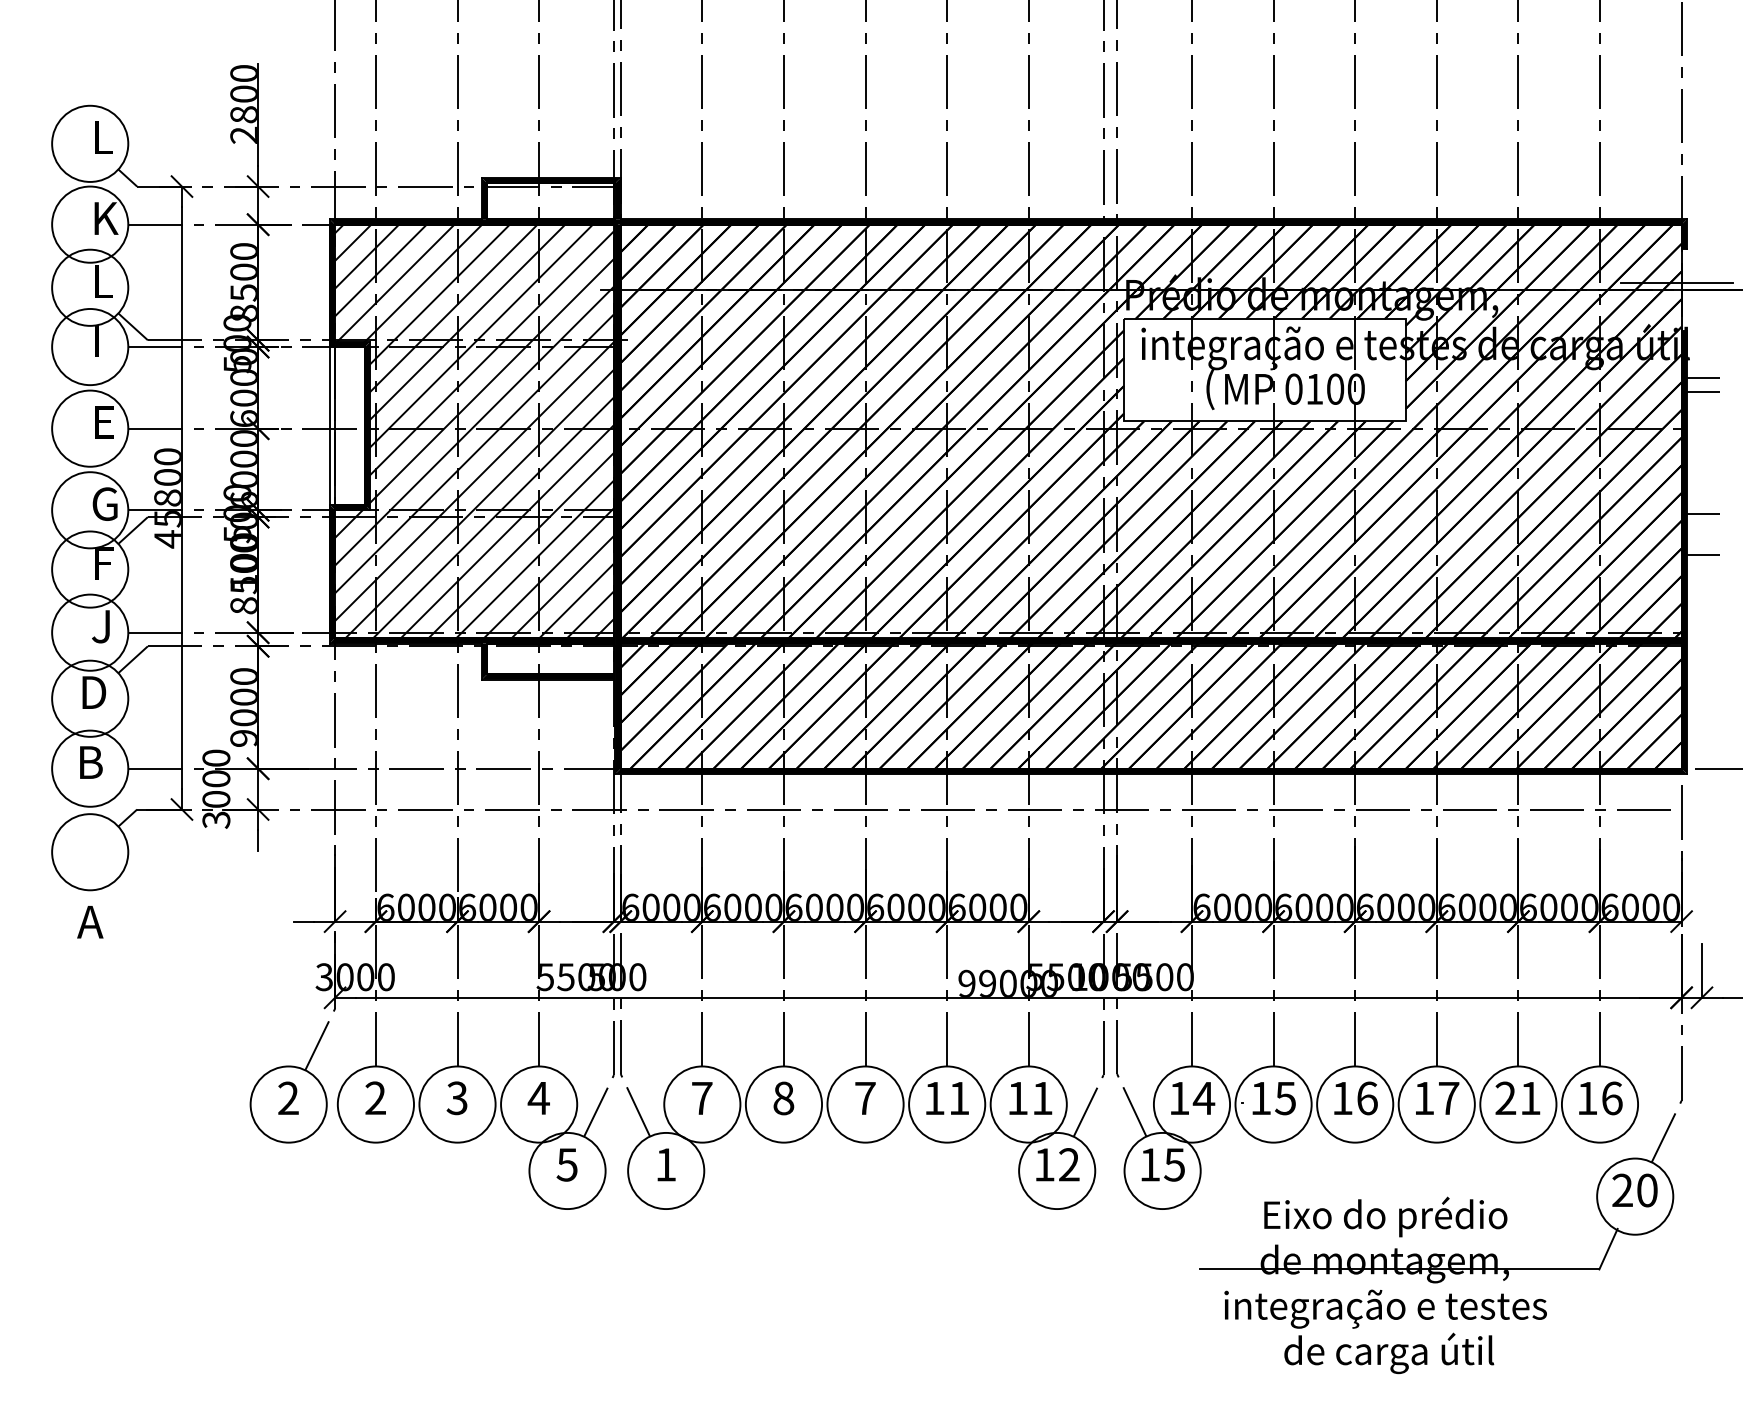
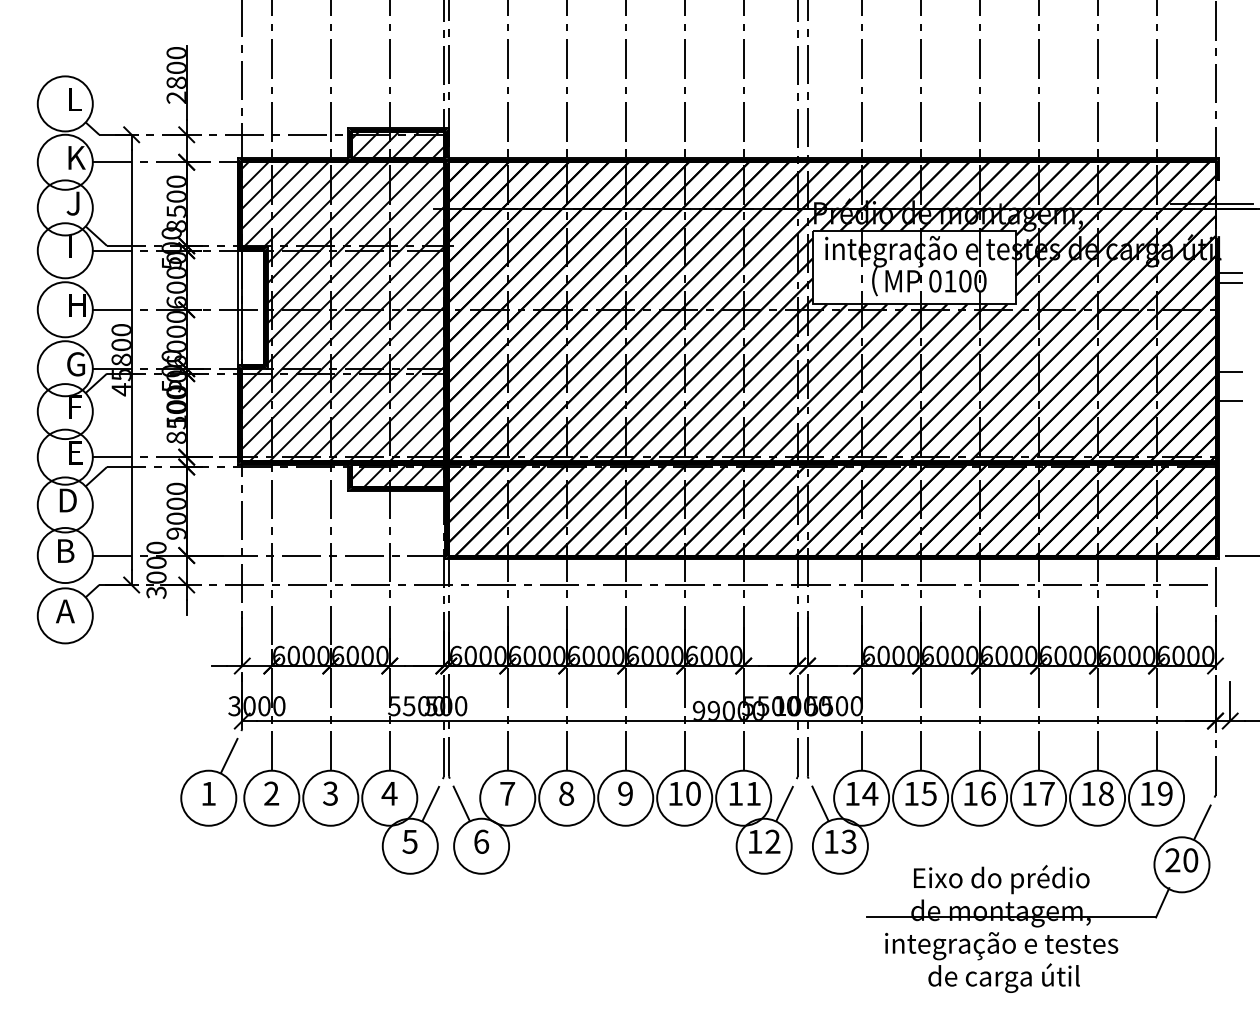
hatch: (549, 201) -> (397, 145), added
text: (101, 281) -> (73, 203), L -> J
text: (108, 422) -> (78, 305), E -> H
text: (102, 626) -> (74, 452), J -> E
hatch: (549, 659) -> (397, 476), added
text: (90, 922) -> (65, 611), moved
text: (288, 1097) -> (208, 793), 2 -> 1
text: (865, 1097) -> (625, 793), 7 -> 9
text: (959, 1097) -> (693, 793), 11 -> 10
text: (1518, 1097) -> (1097, 793), 21 -> 18
text: (1612, 1097) -> (1165, 793), 16 -> 19
text: (666, 1164) -> (481, 841), 1 -> 6
text: (1175, 1164) -> (849, 841), 15 -> 13

